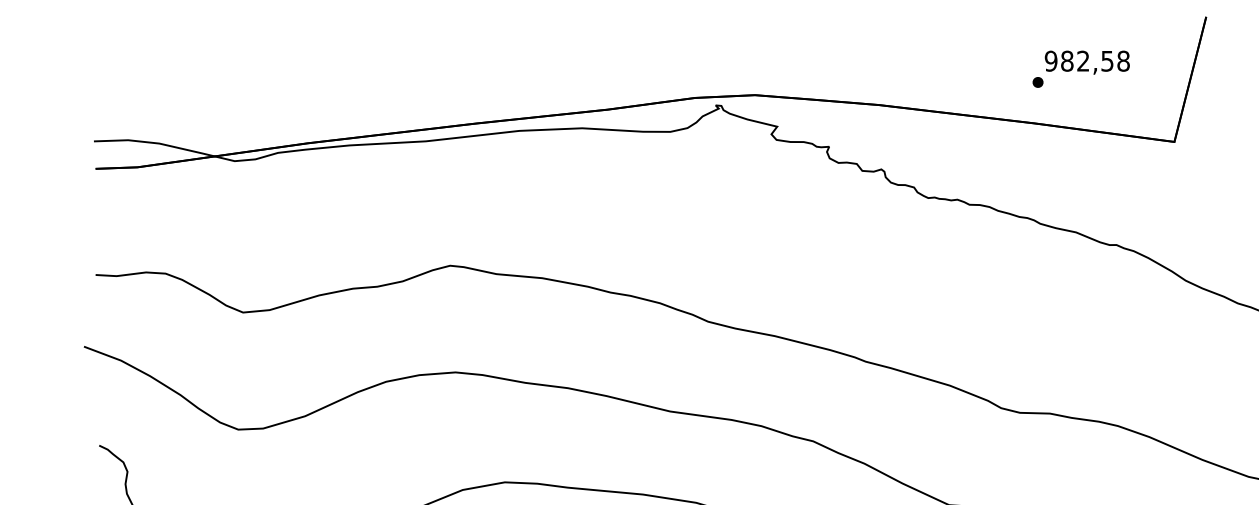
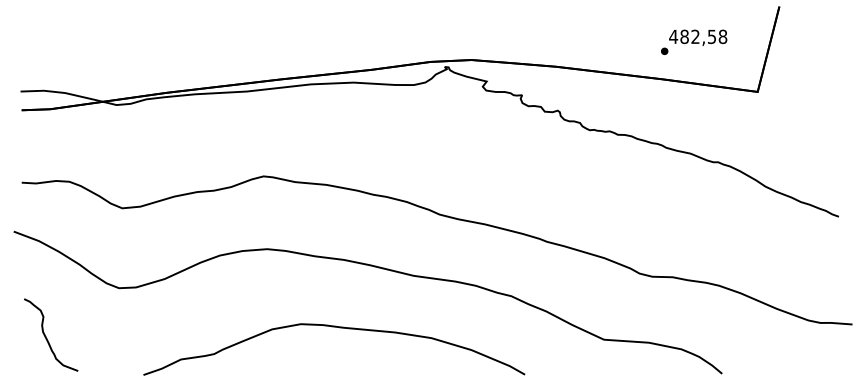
text: (1051, 60) -> (673, 36), 982,58 -> 482,58

